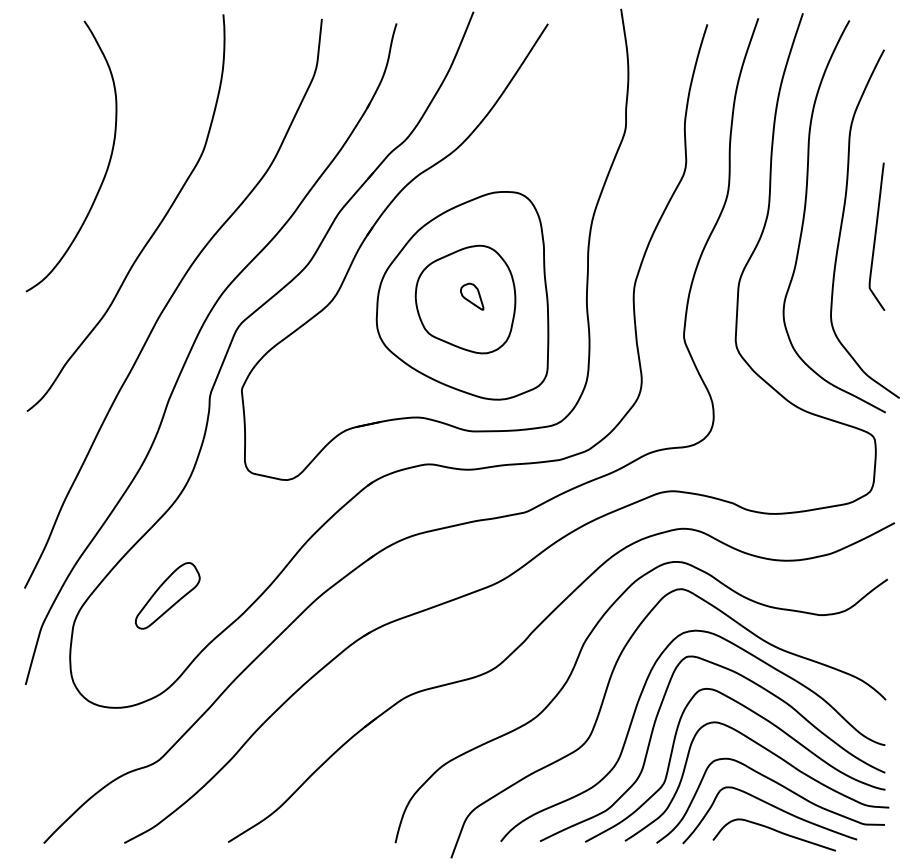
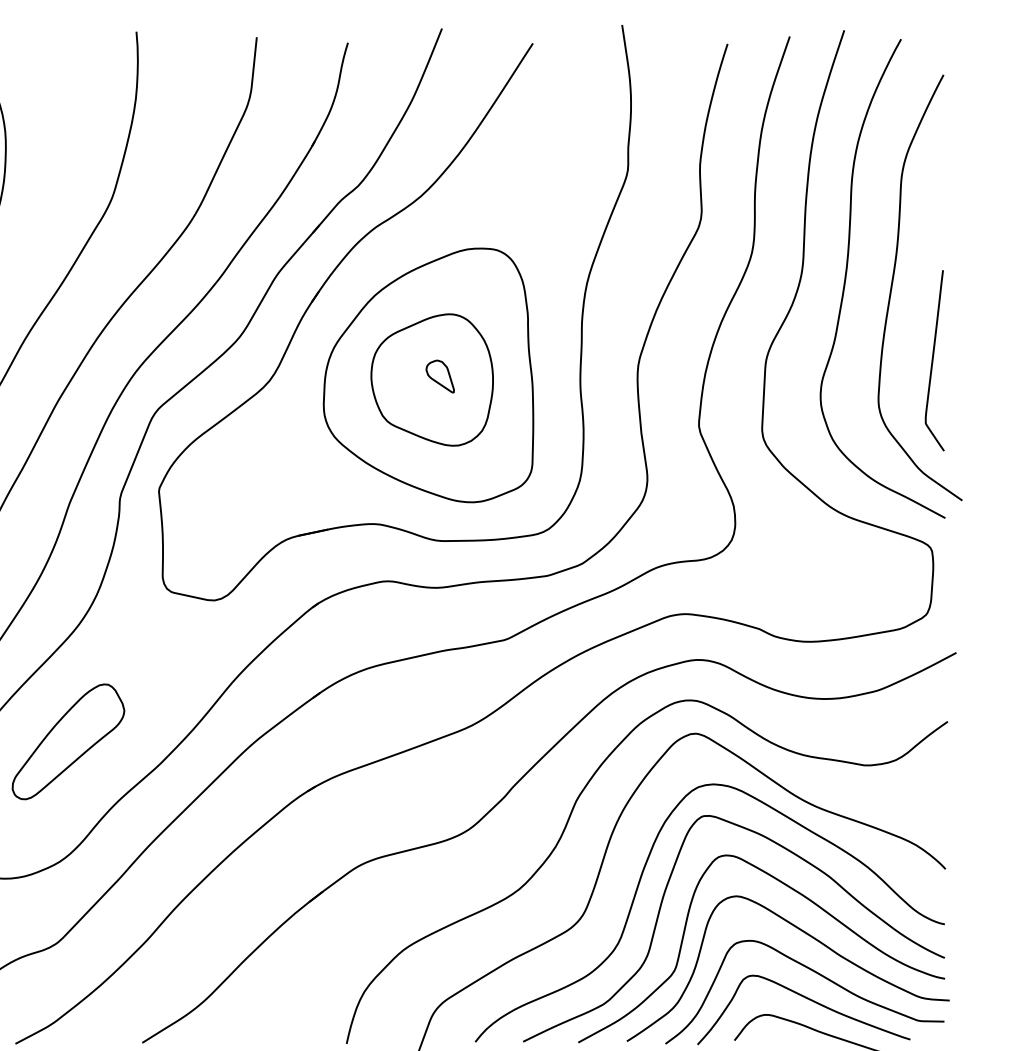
curve: (876, 236) -> (934, 360), moved
part: (167, 595) -> (68, 741), size x1.43

